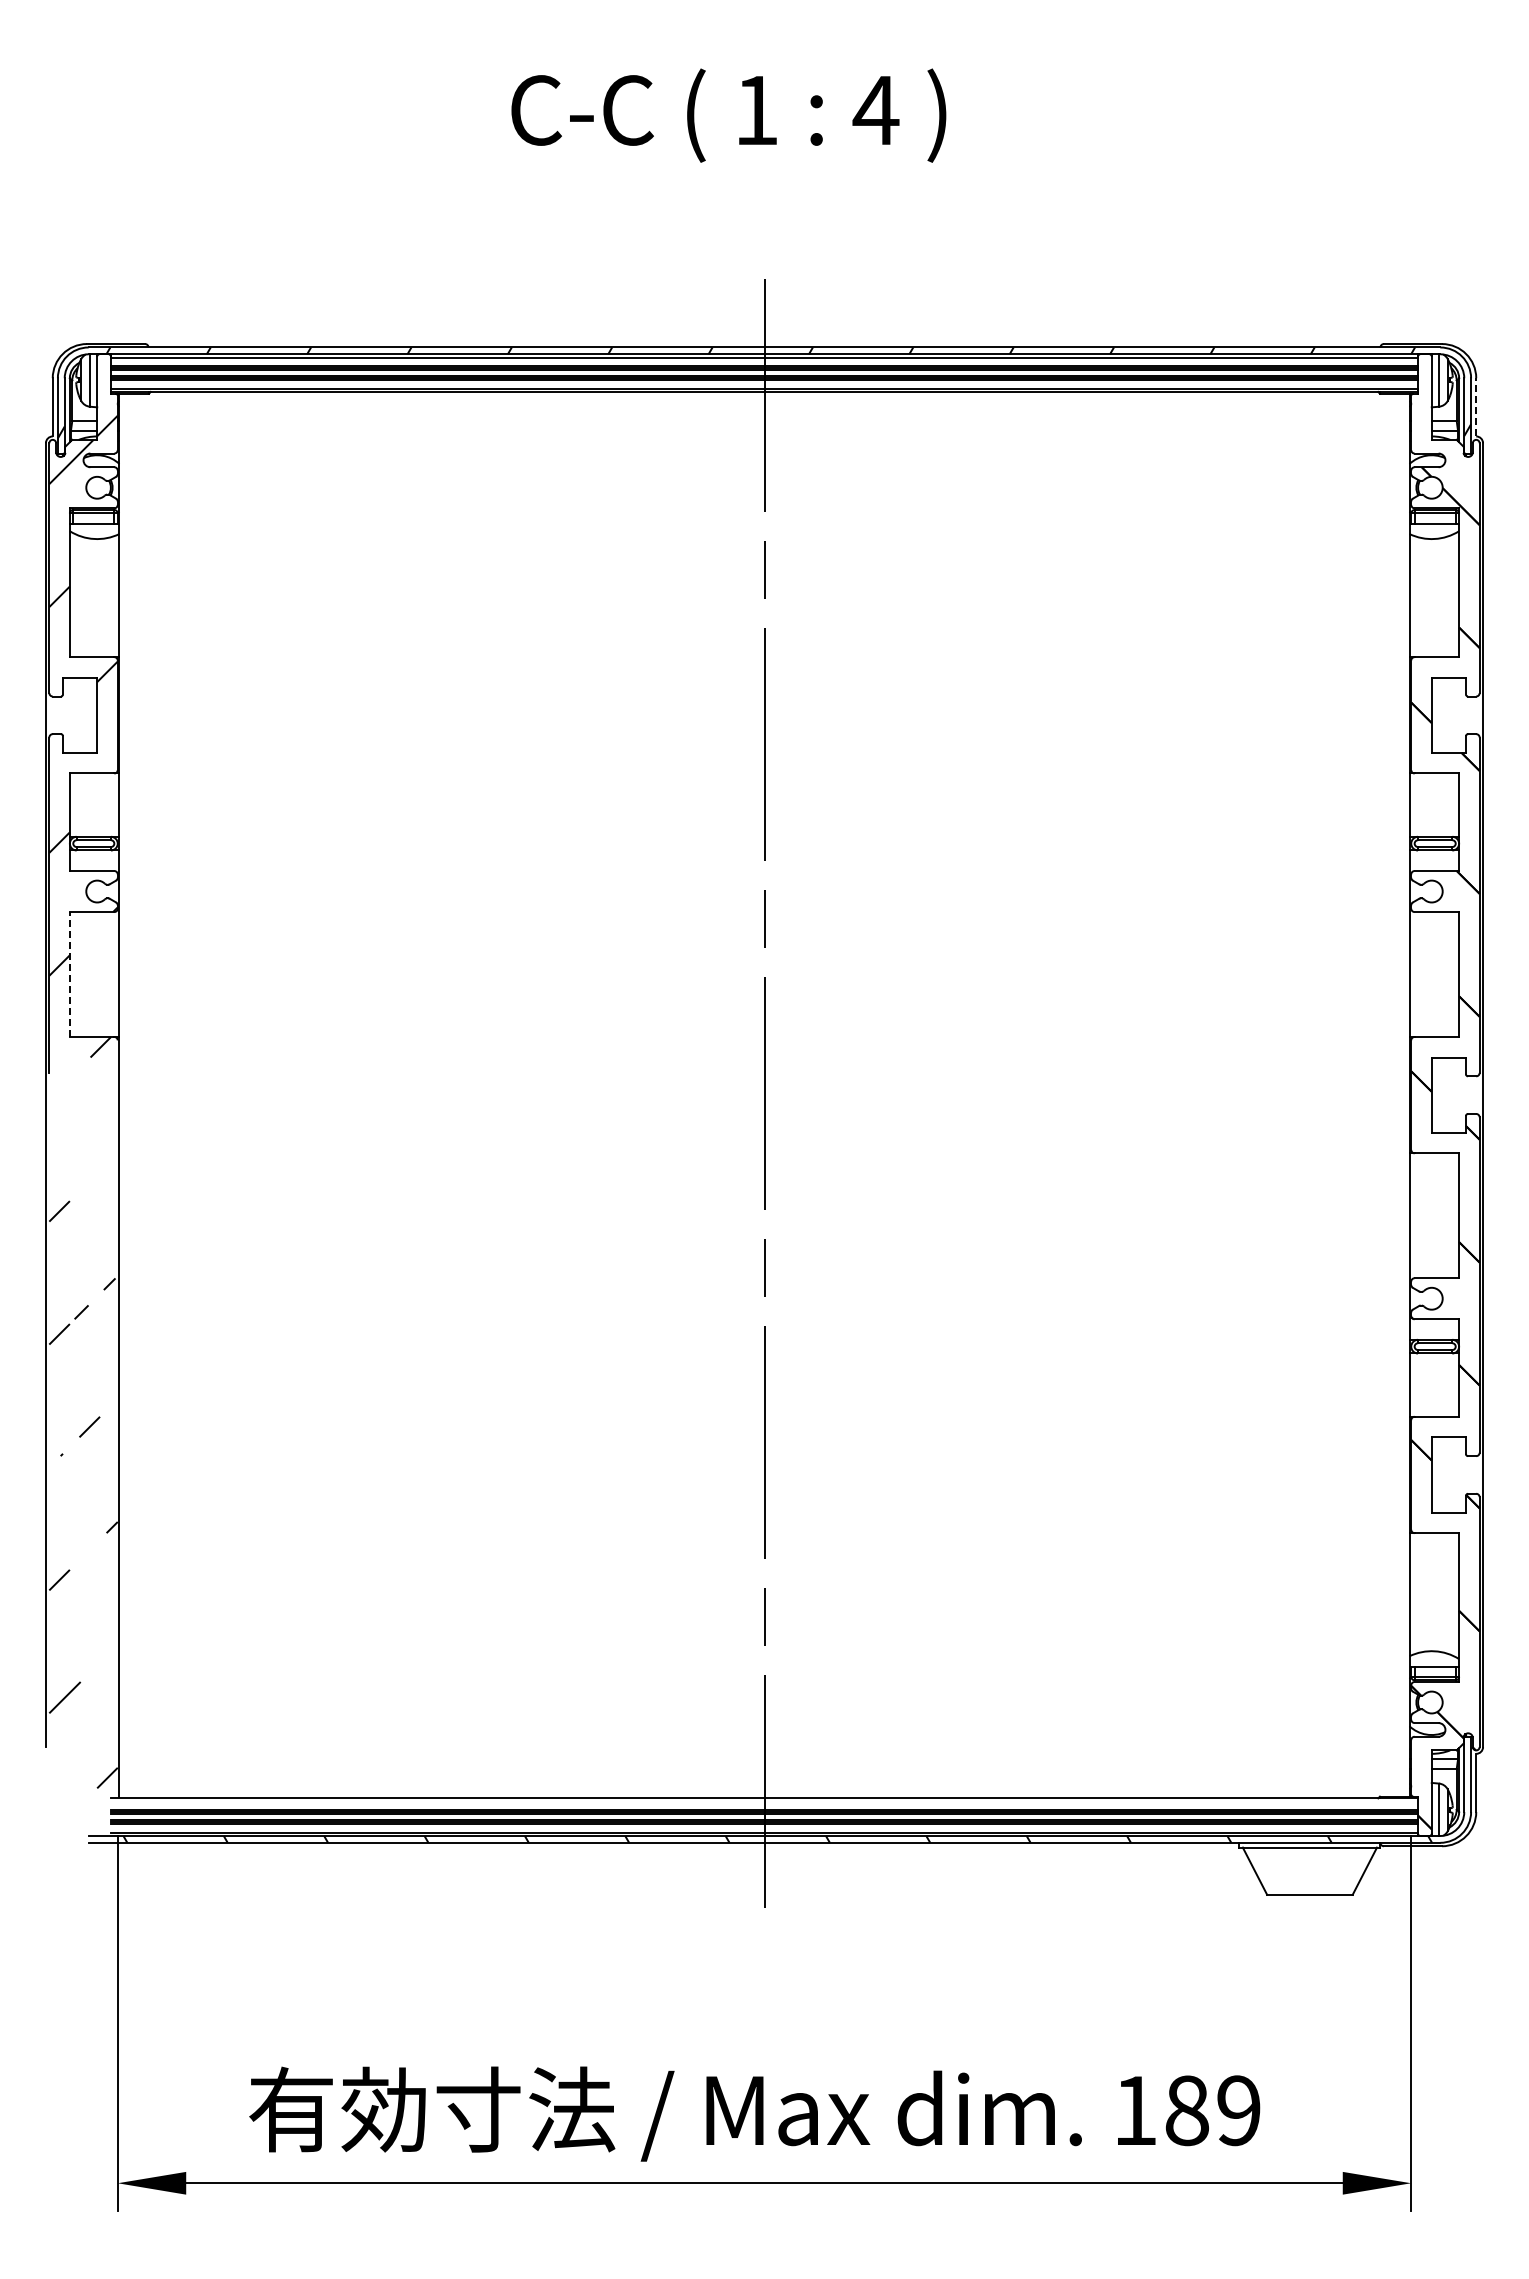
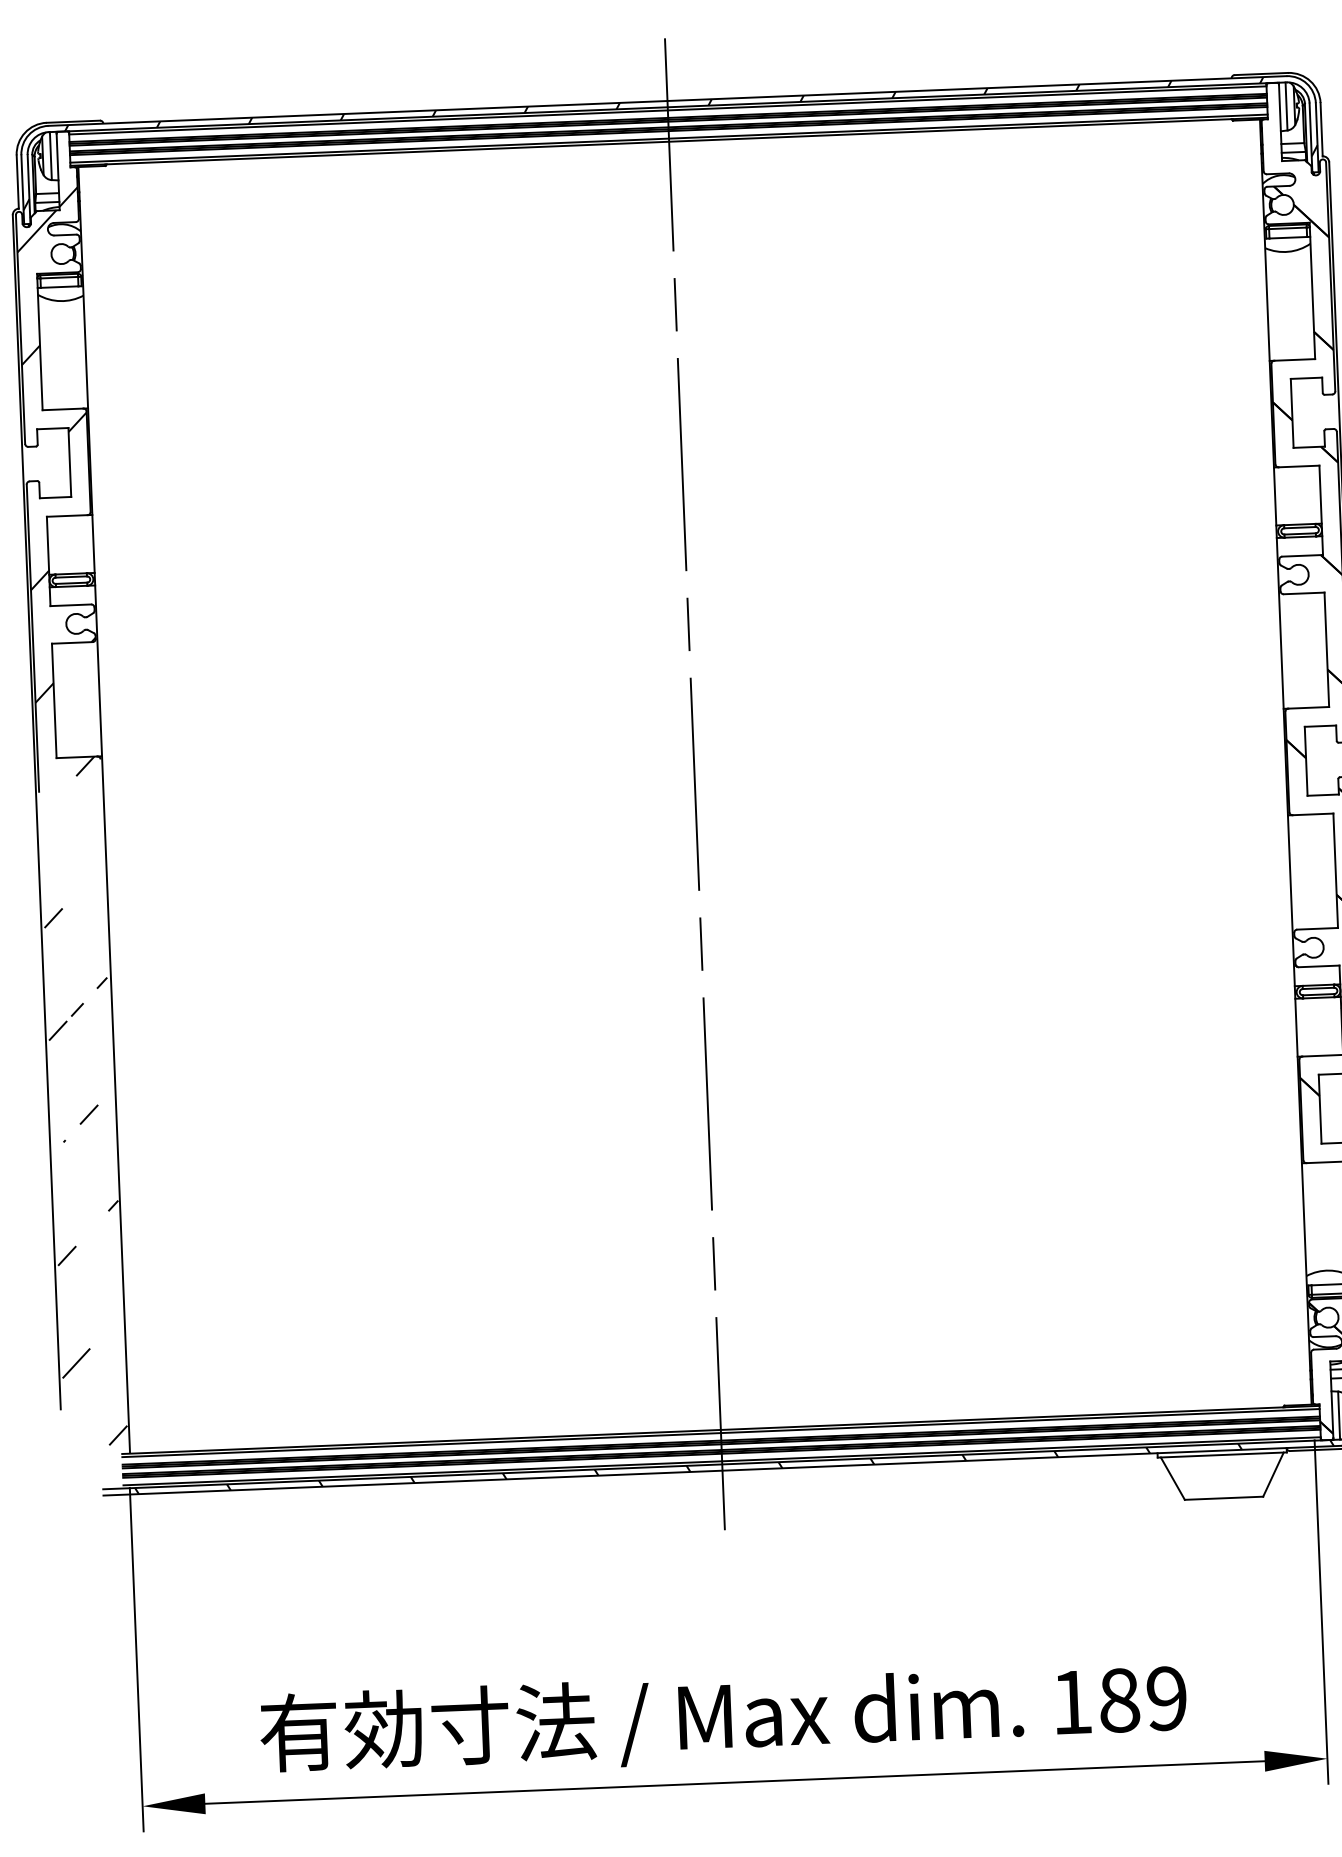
line: (1476, 406) -> (1321, 128), dashed -> solid
line: (69, 974) -> (53, 700), dashed -> solid
line: (764, 1801) -> (720, 1432), added

